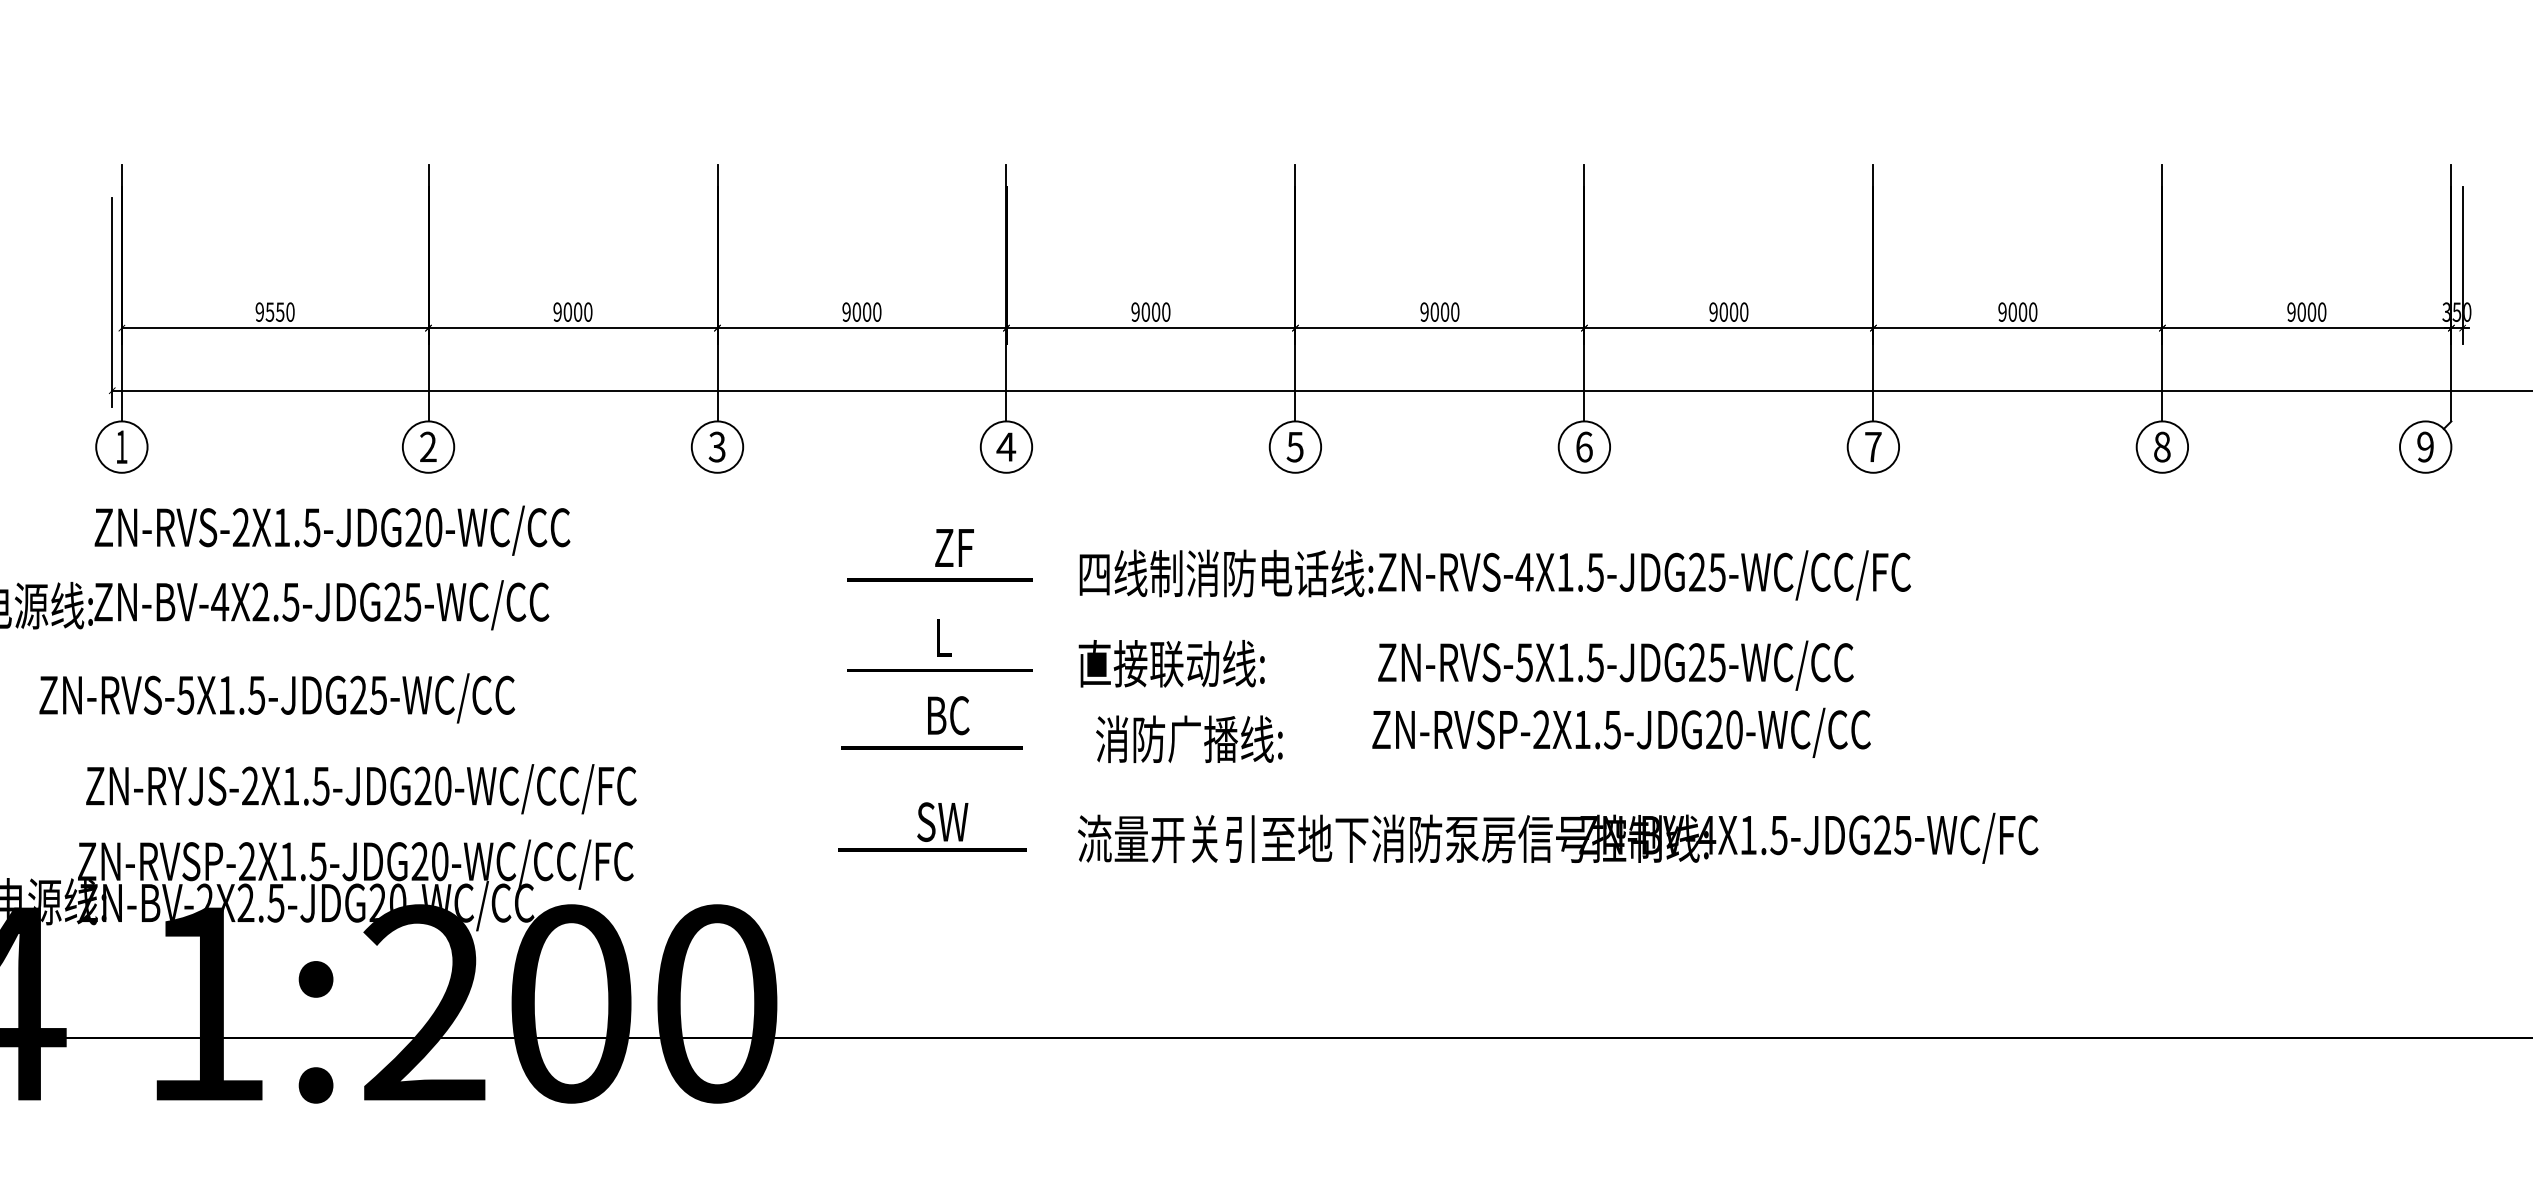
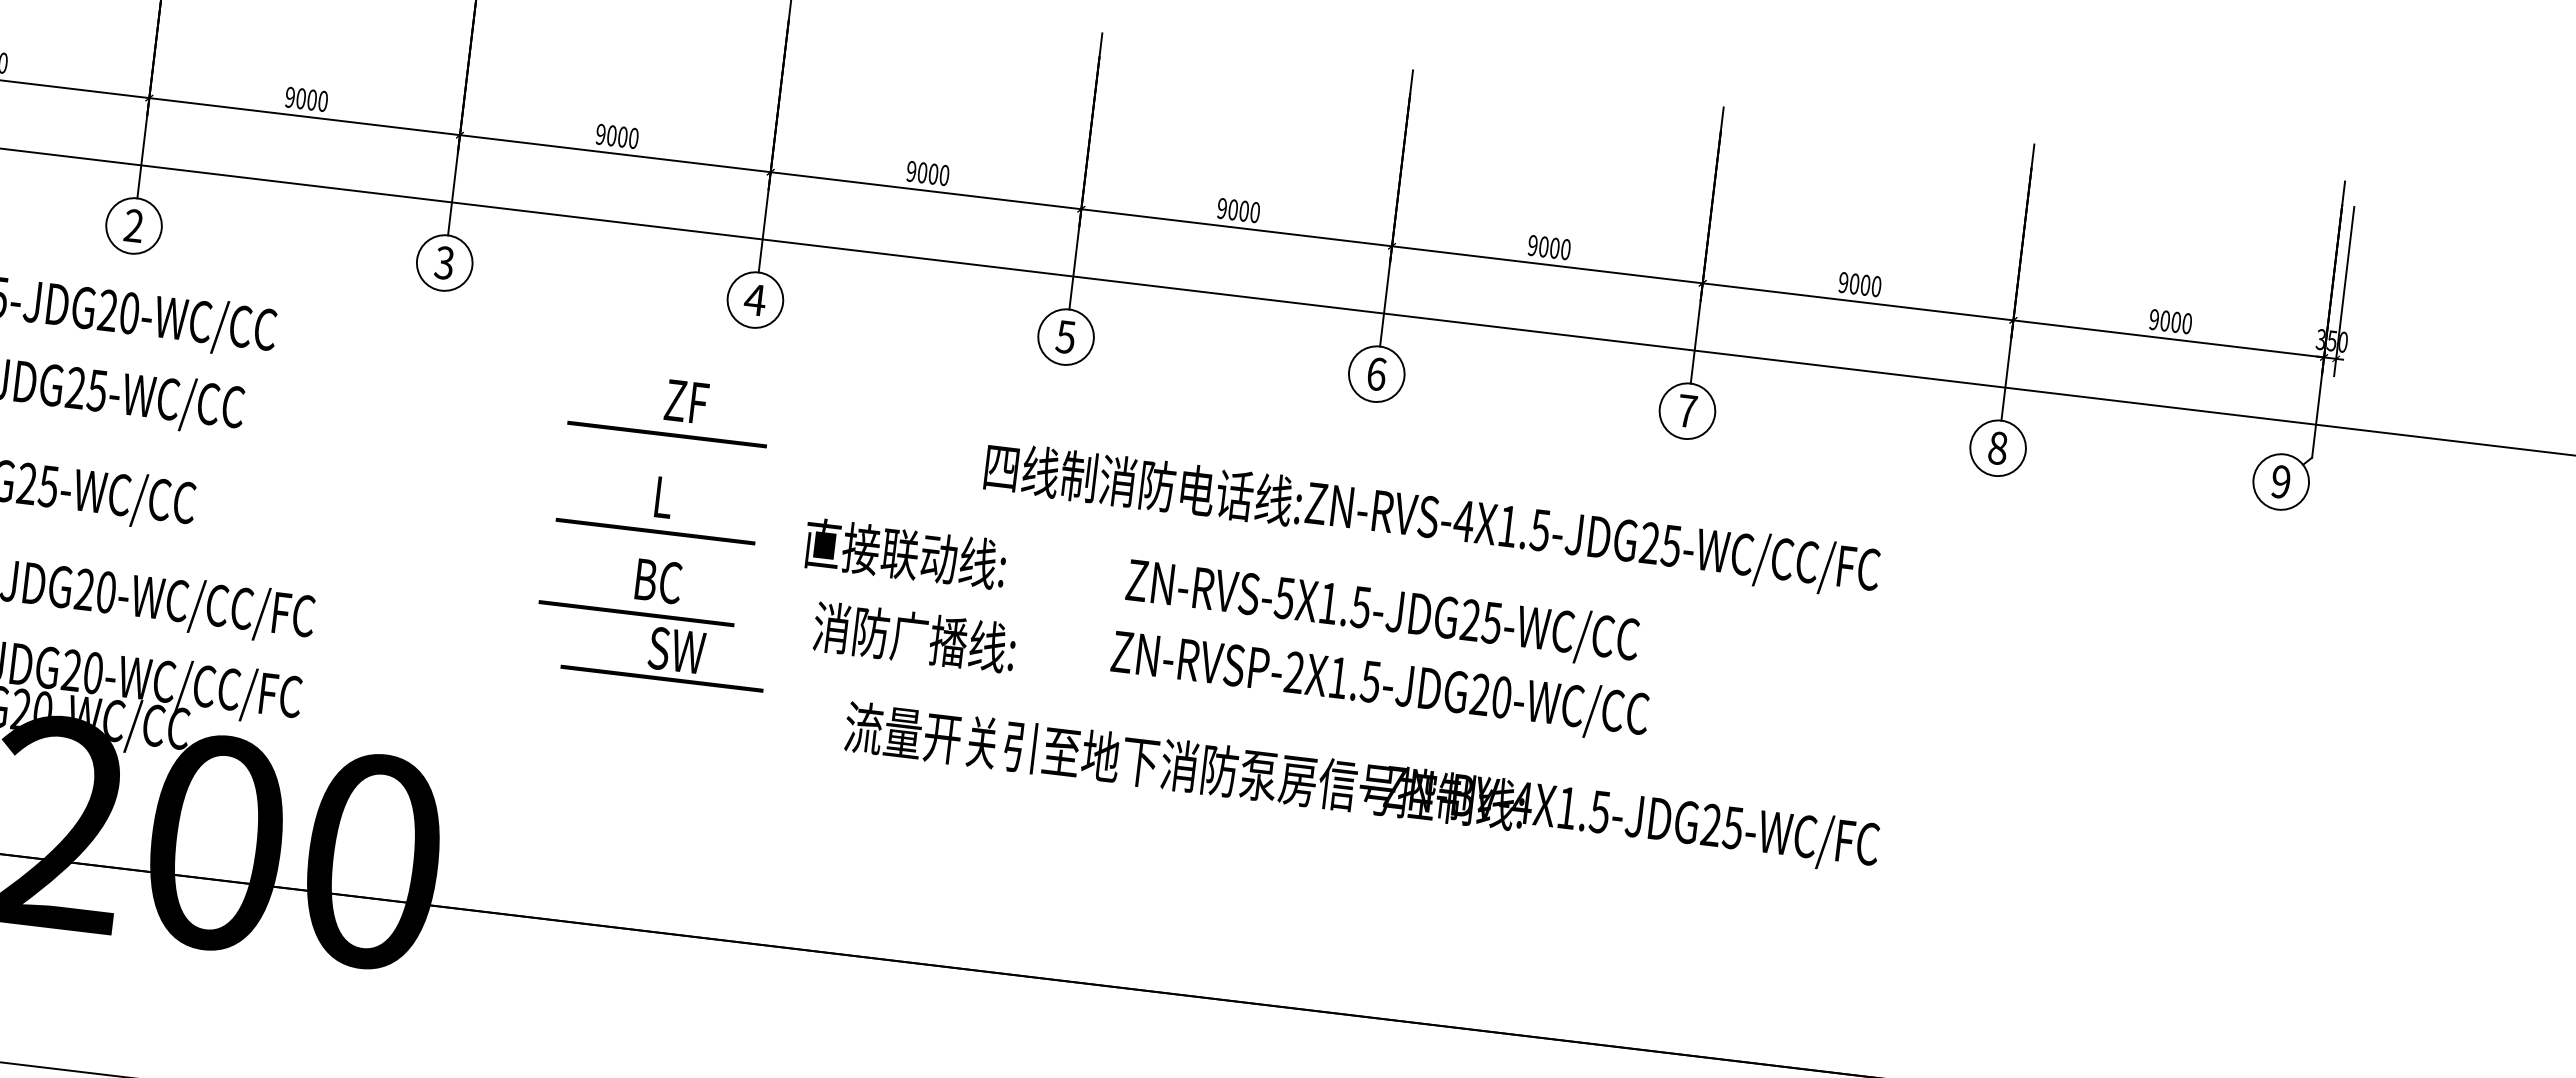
text: (1494, 574) -> (1431, 519), moved
text: (932, 826) -> (665, 653), moved
text: (1558, 837) -> (1362, 786), moved

